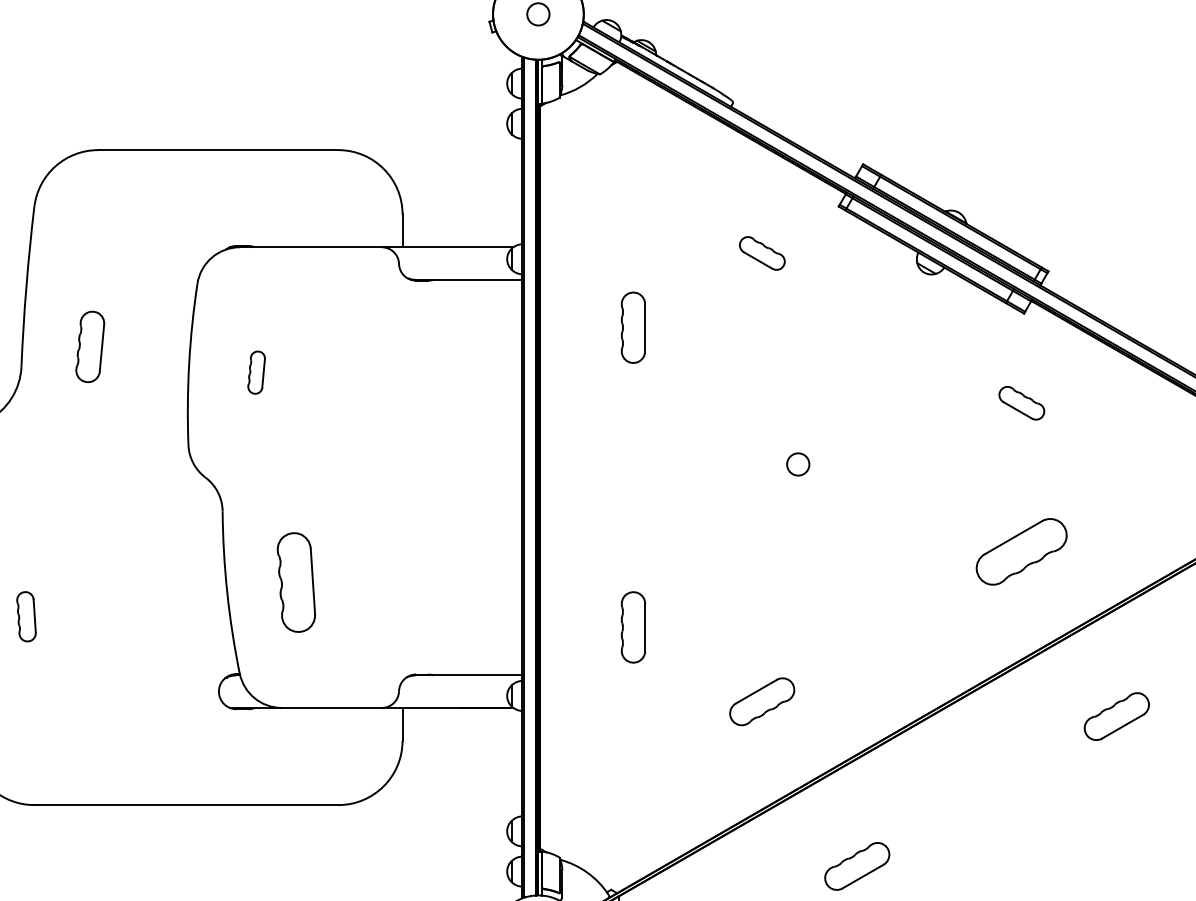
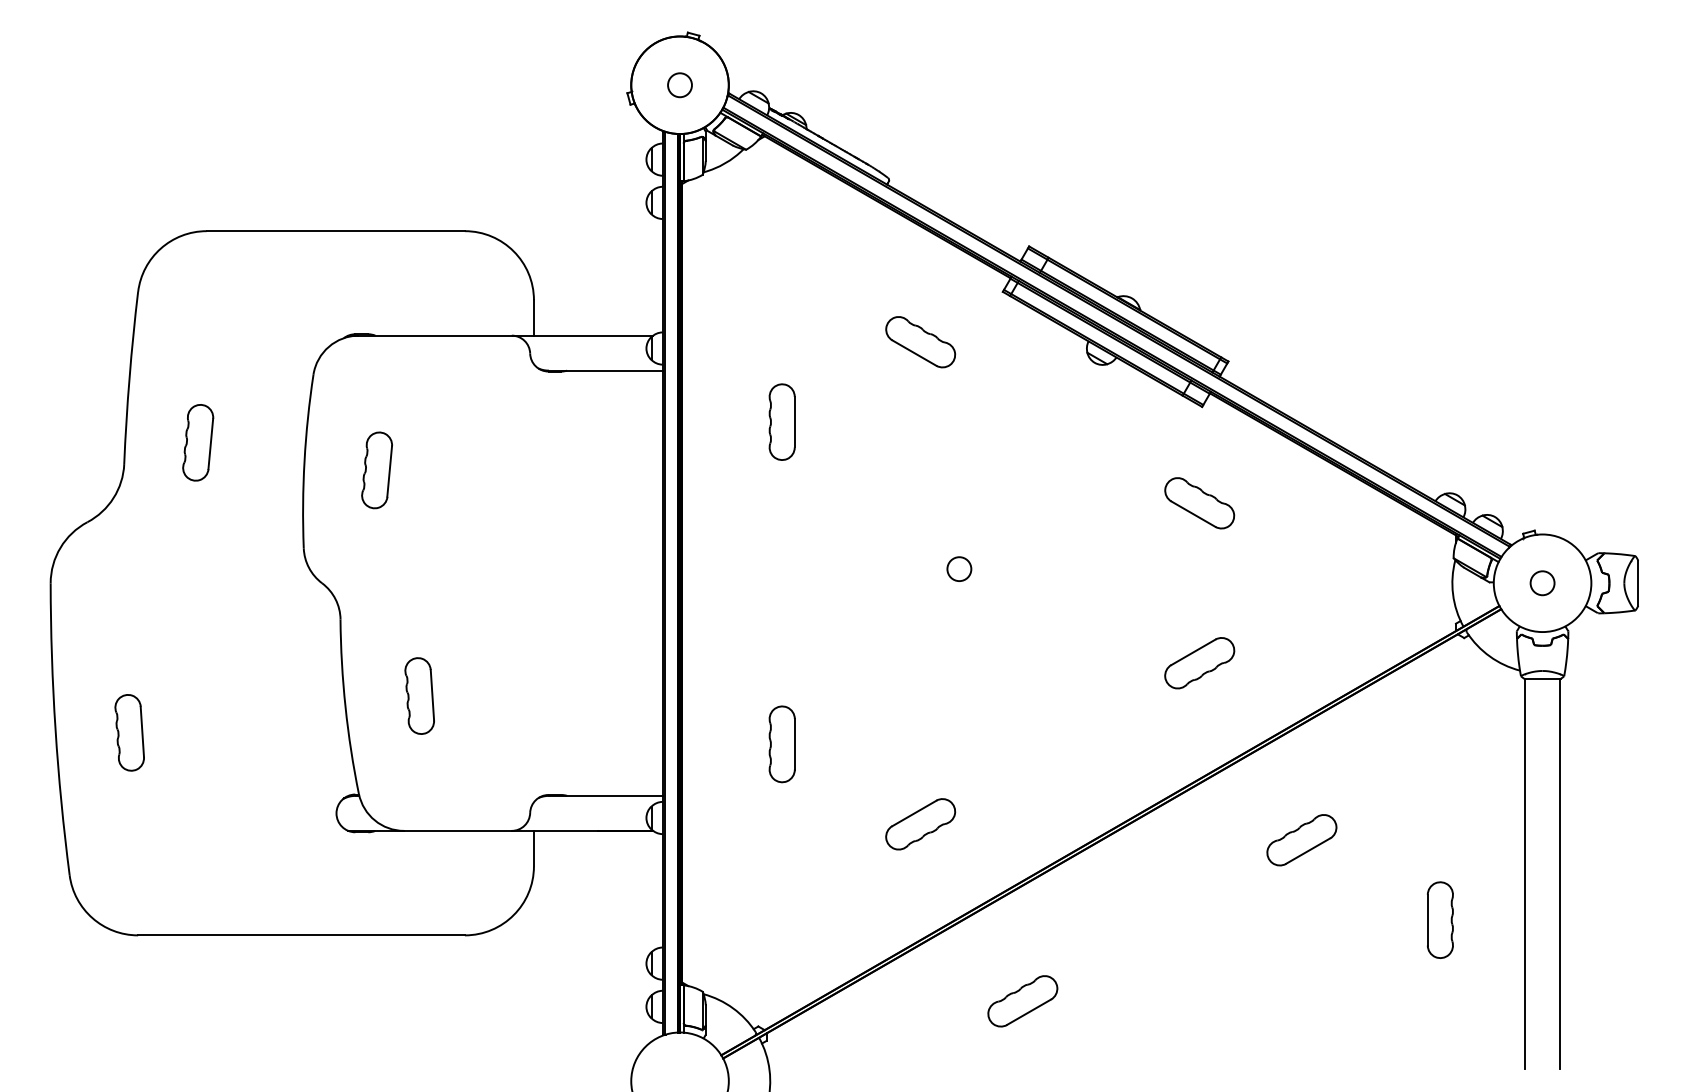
part: (762, 253) -> (920, 342), size x1.43
part: (256, 372) -> (376, 470), size x1.67
part: (1021, 403) -> (1199, 503), size x1.43
part: (1021, 552) -> (1199, 663), size x0.71
part: (296, 581) -> (419, 695), size x0.71
part: (26, 616) -> (129, 732), size x1.43

